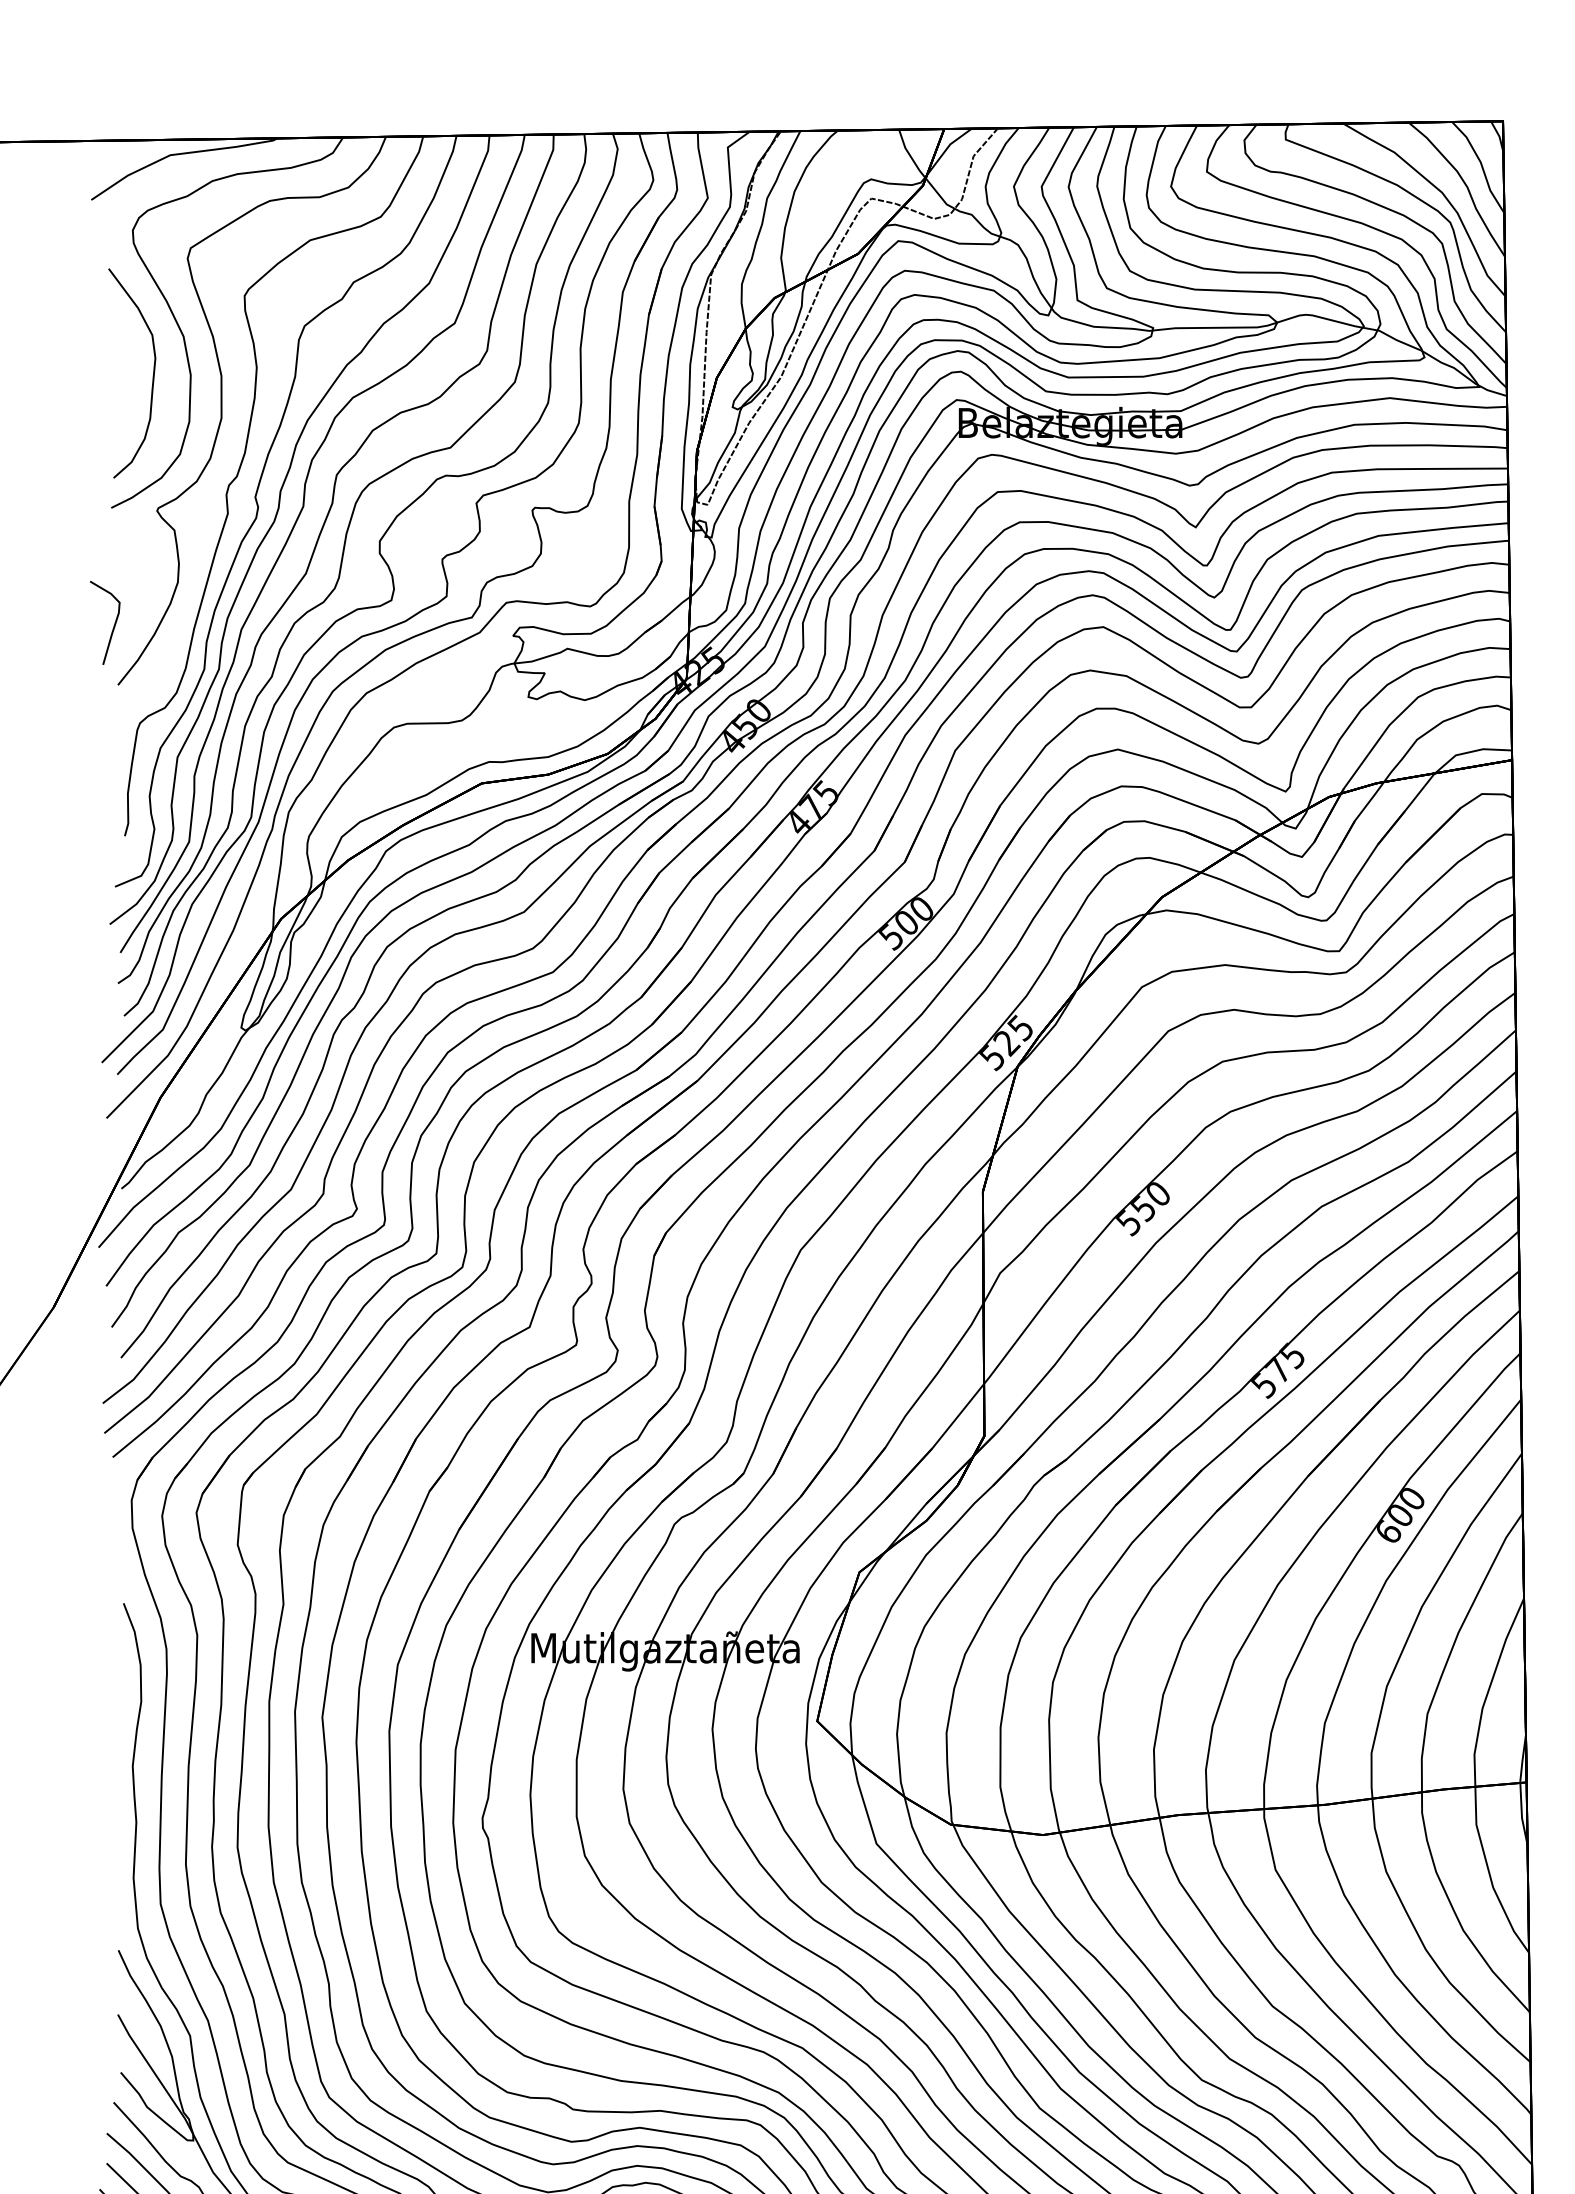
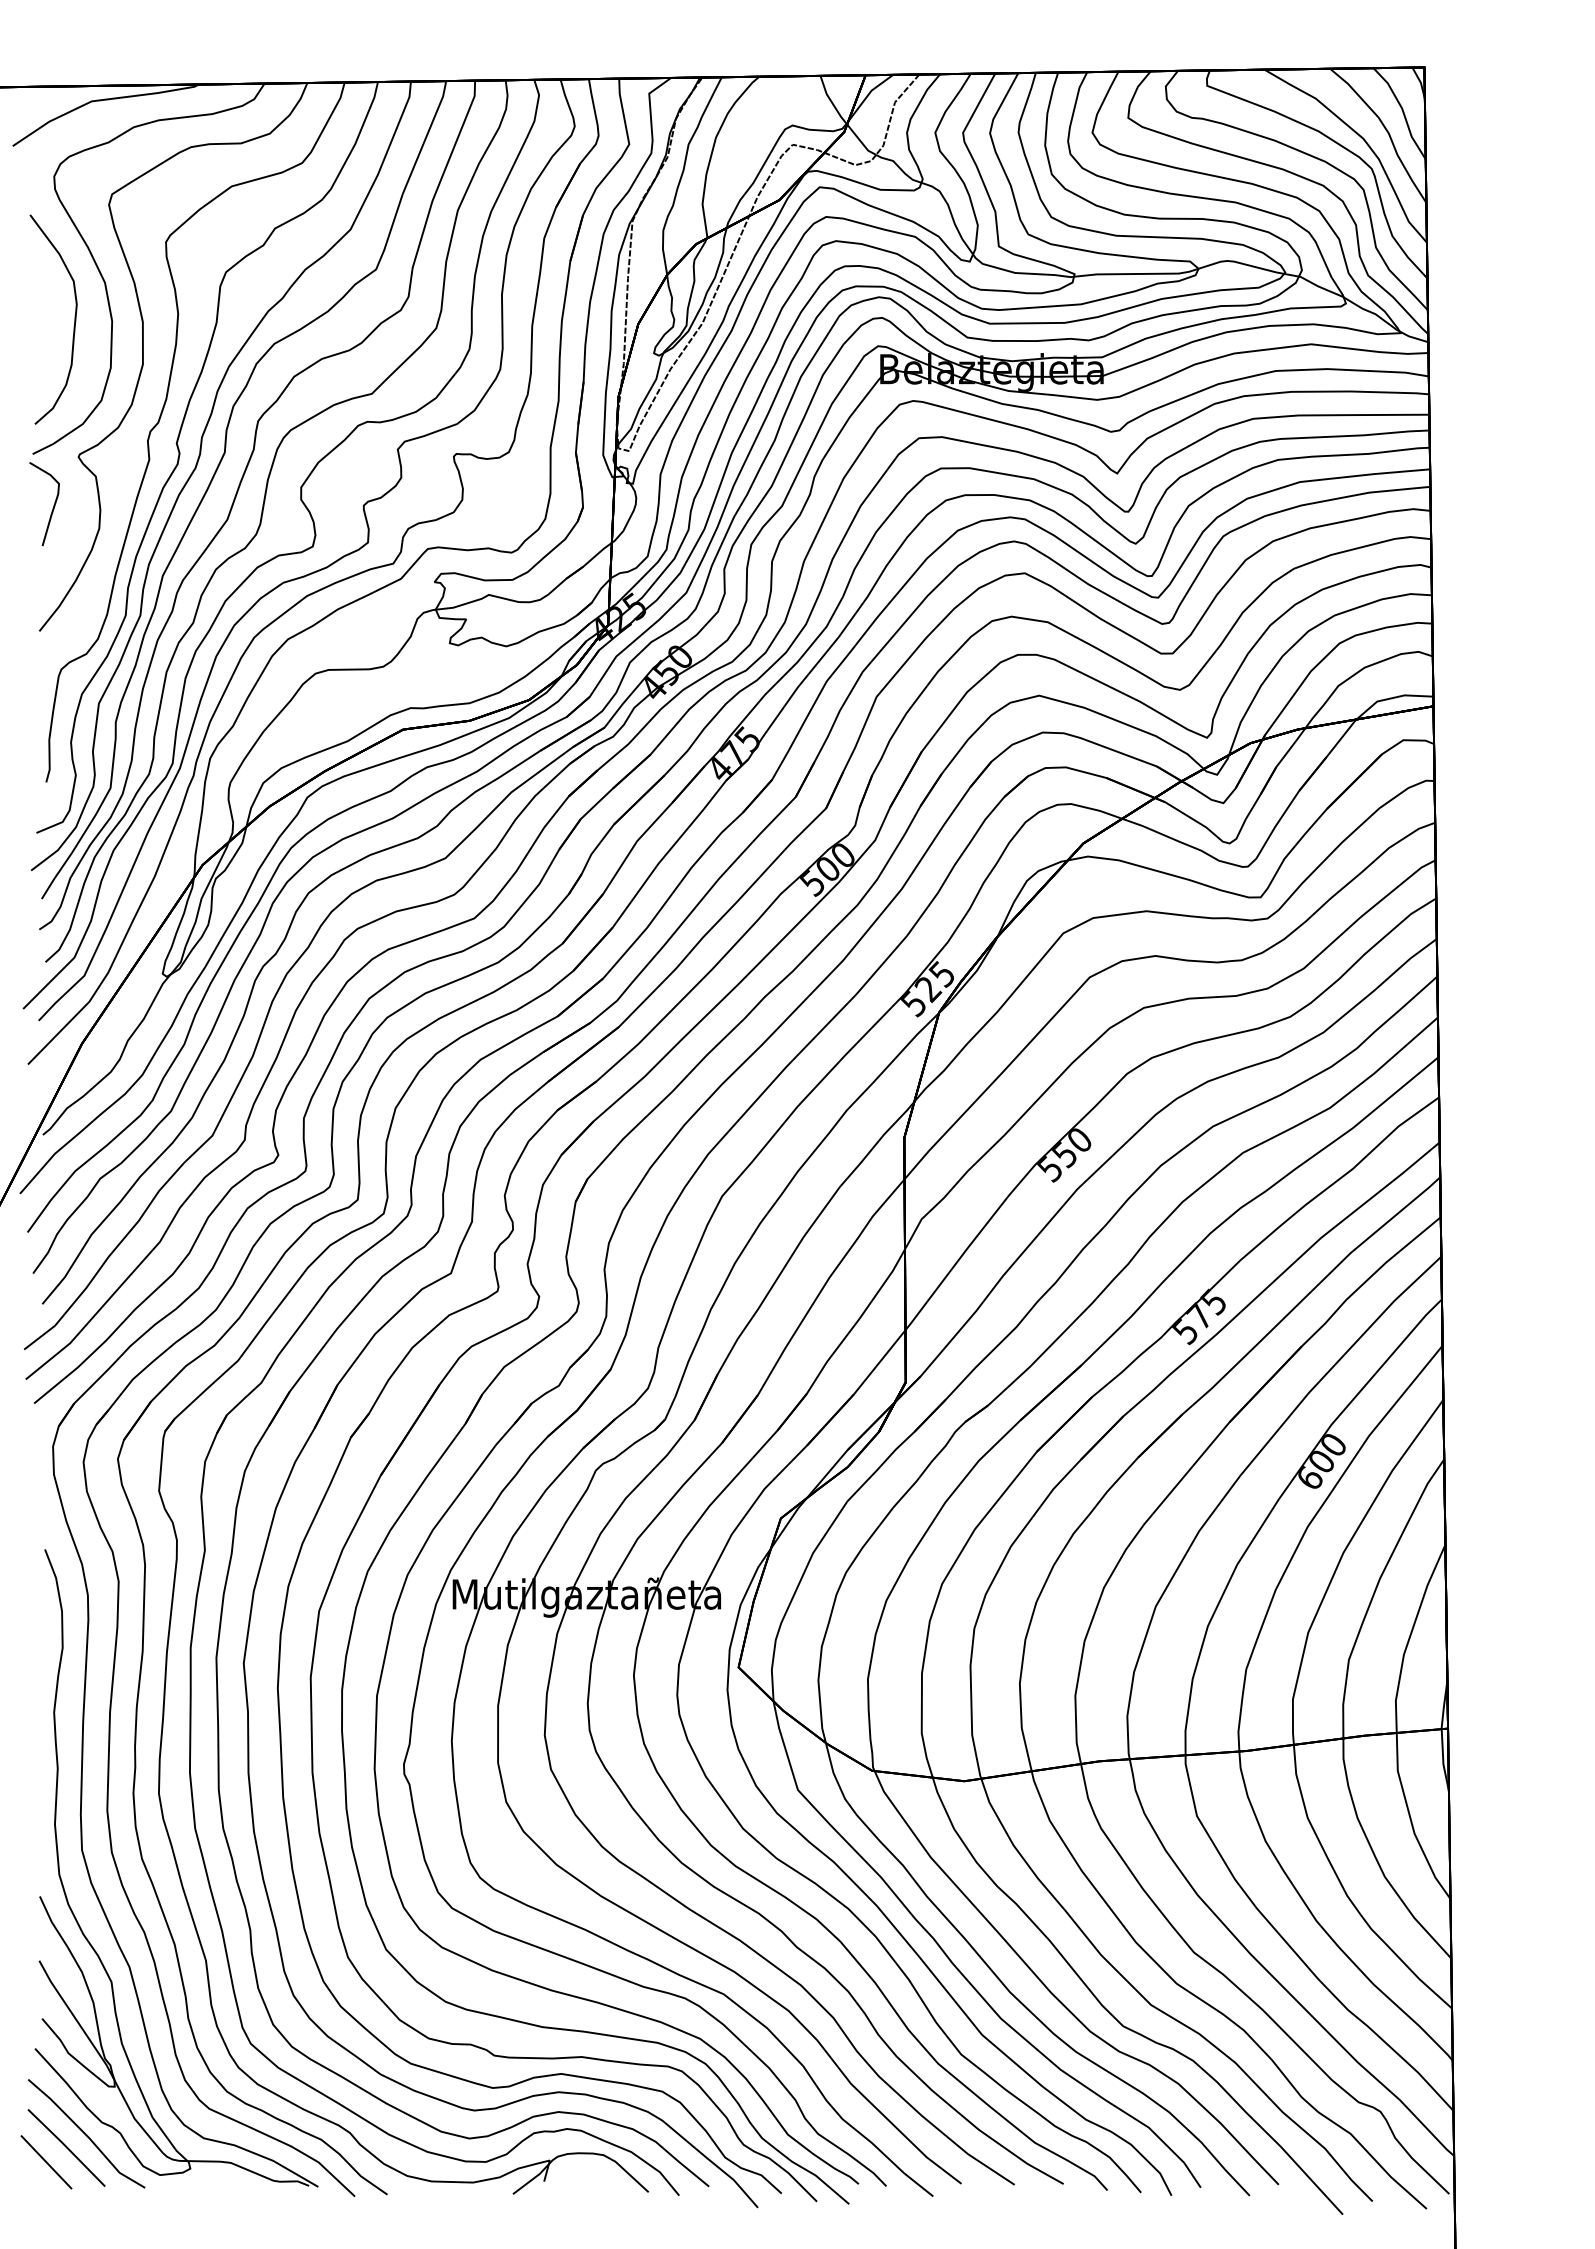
curve: (113, 627) -> (52, 508), moved

